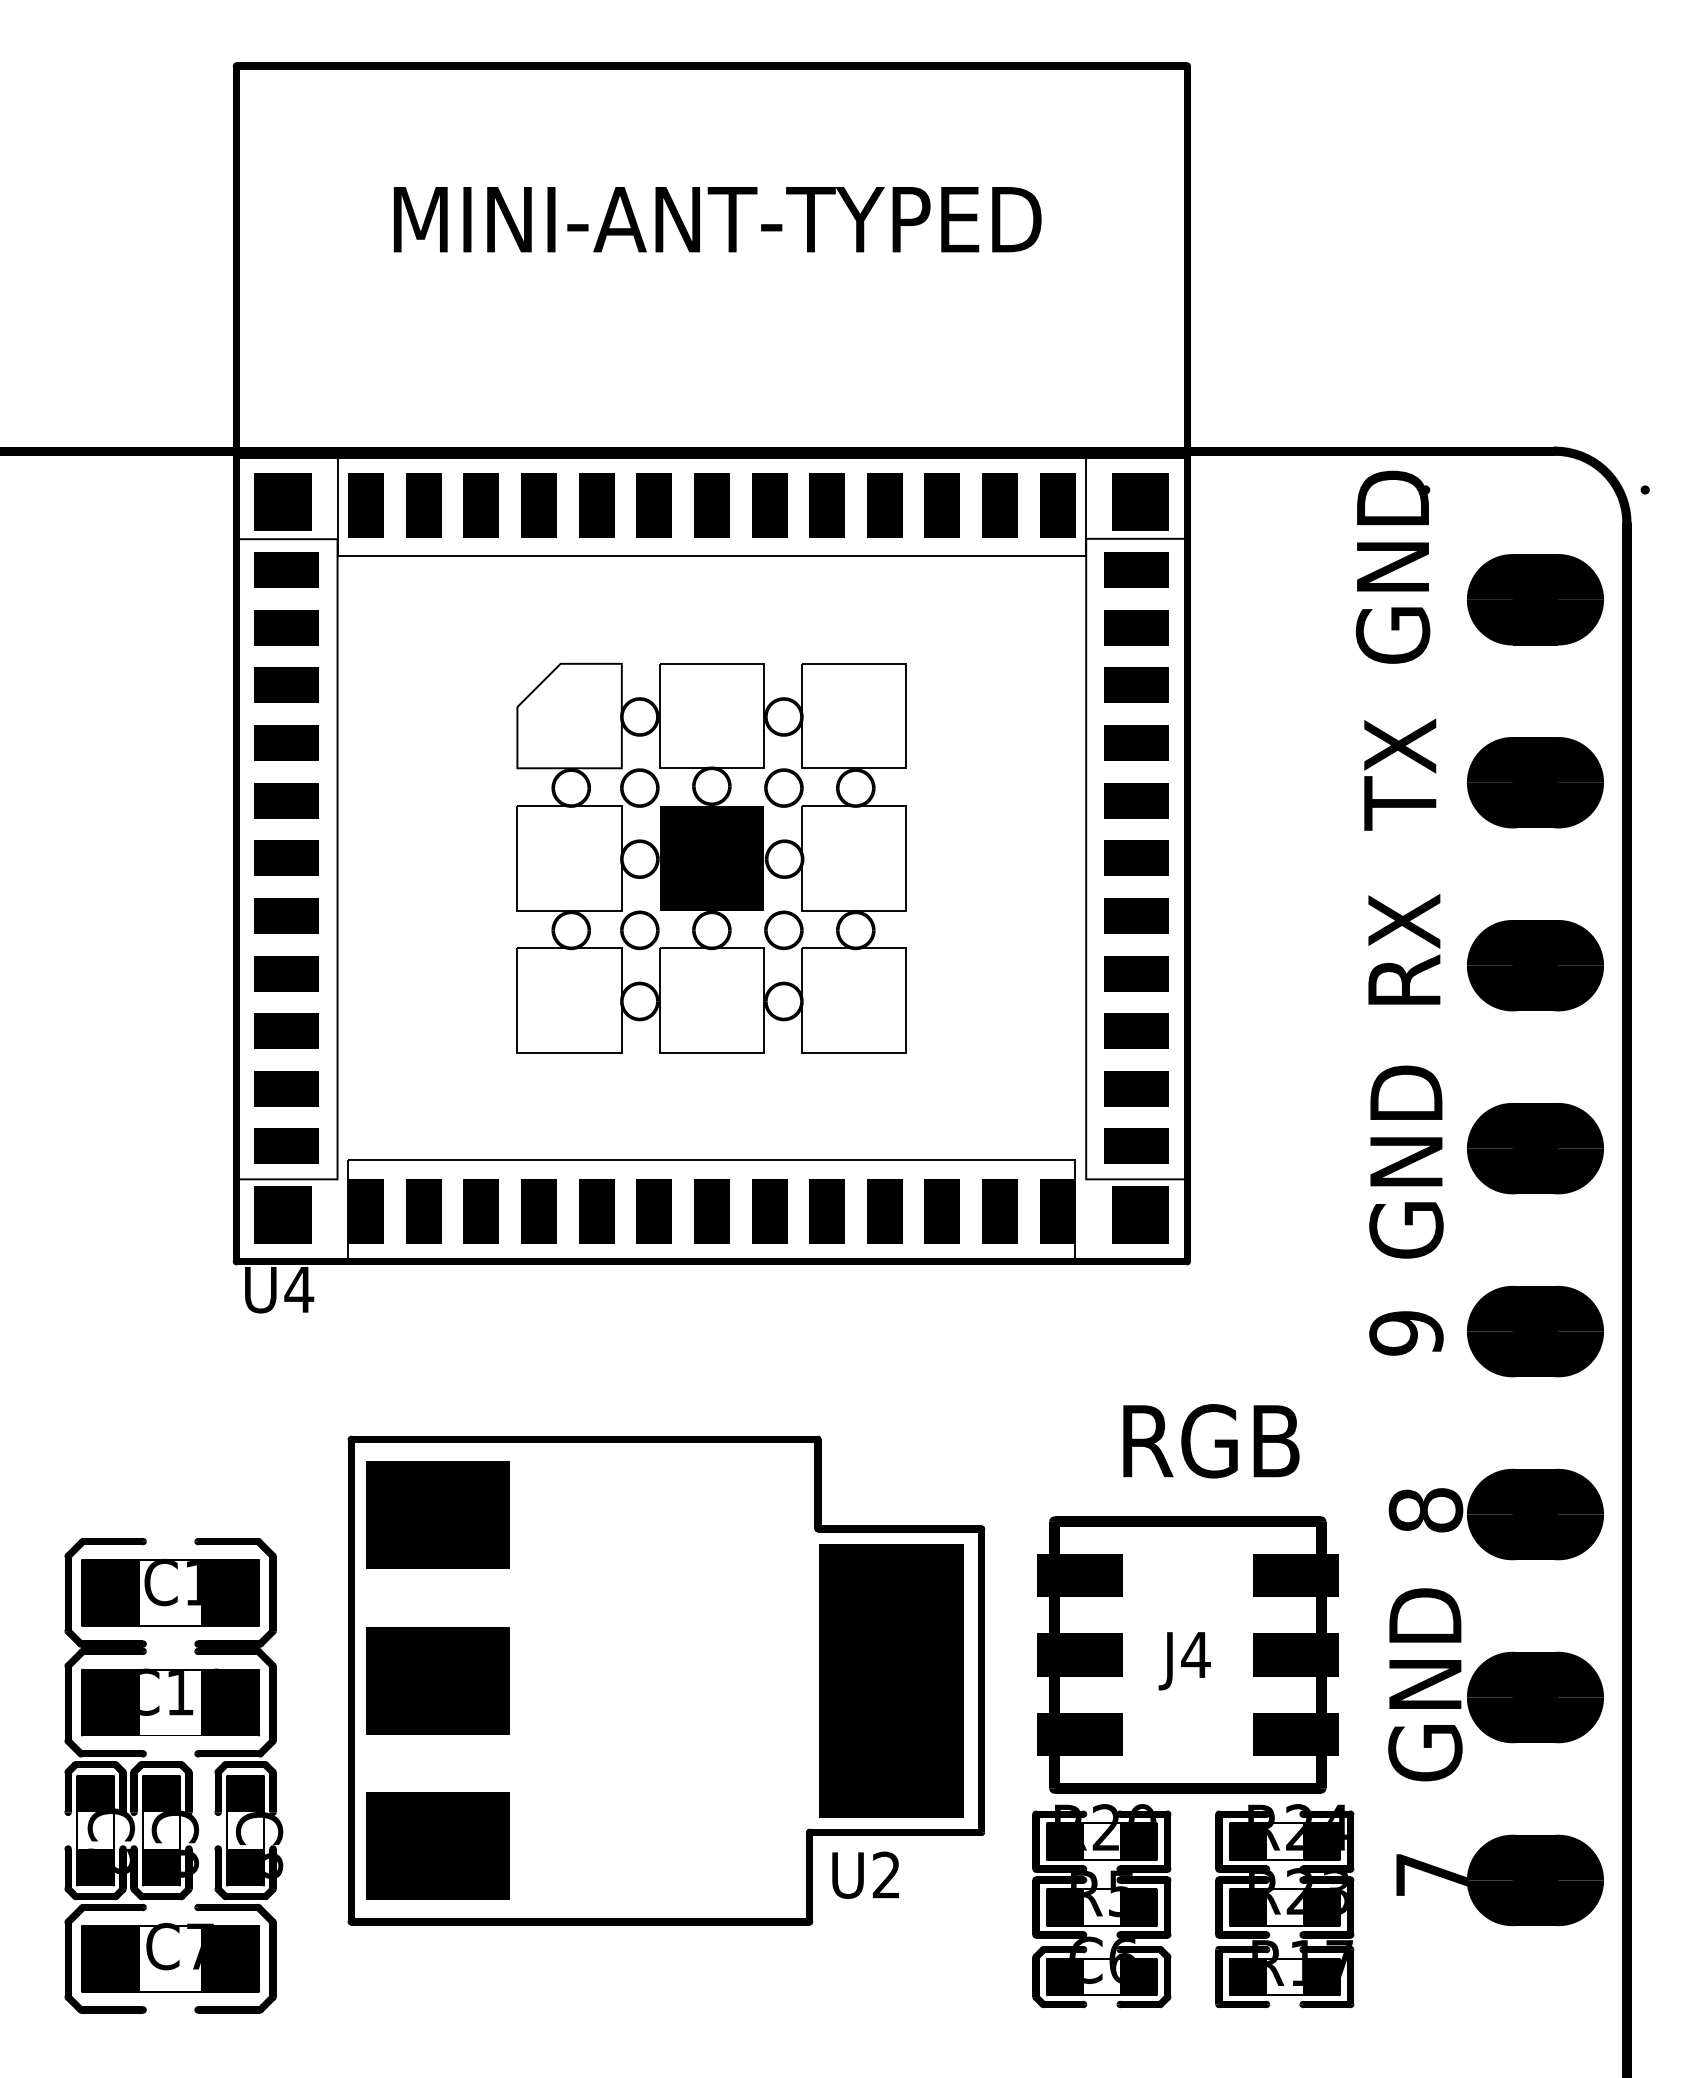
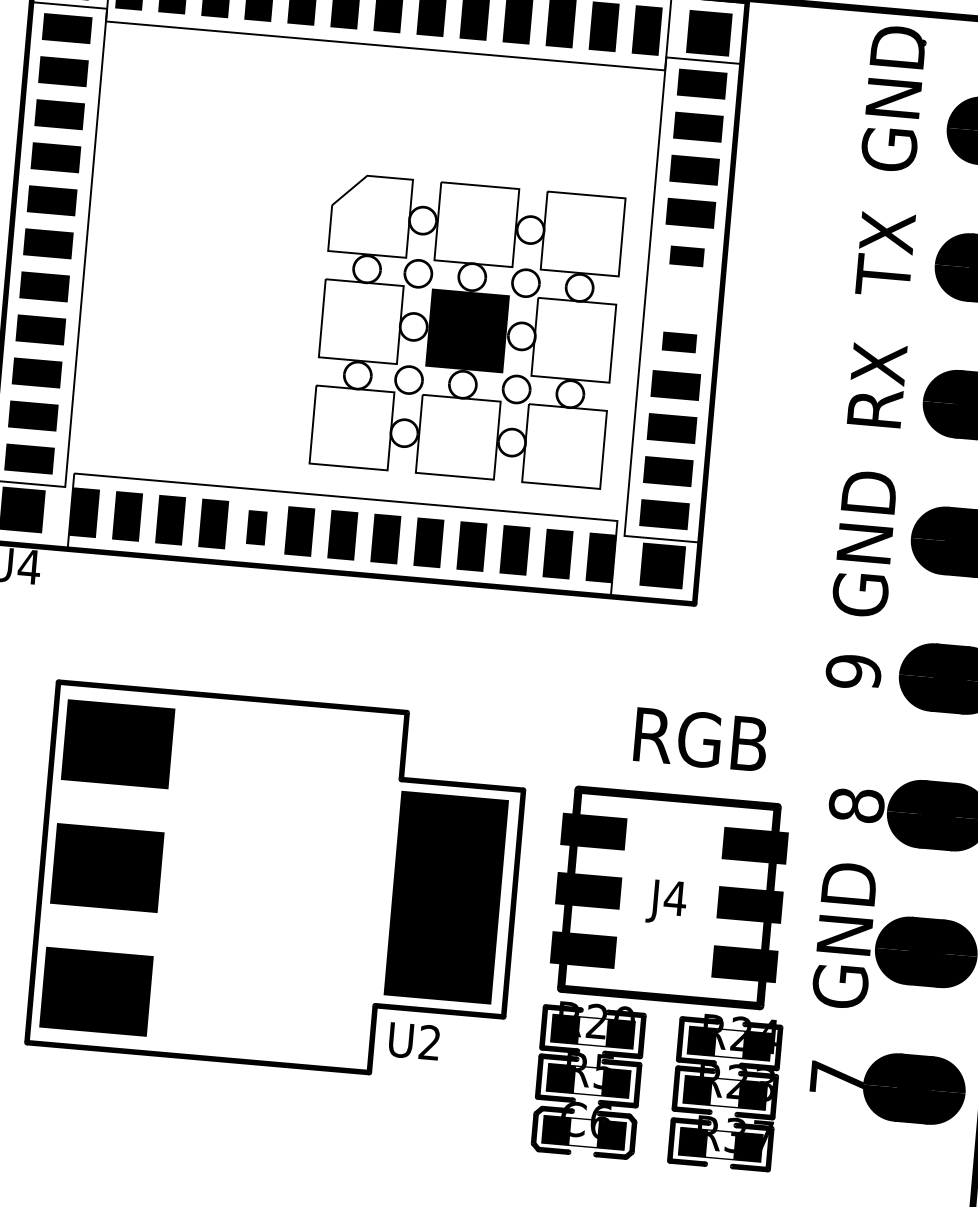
part: (1136, 800) -> (686, 256), size x0.7
part: (711, 857) -> (467, 330), moved
part: (1136, 857) -> (683, 298), removed
part: (1136, 915) -> (679, 342), size x0.7
part: (596, 1211) -> (256, 527), size x0.7
text: (1303, 1962) -> (735, 1135), R17 -> R37

